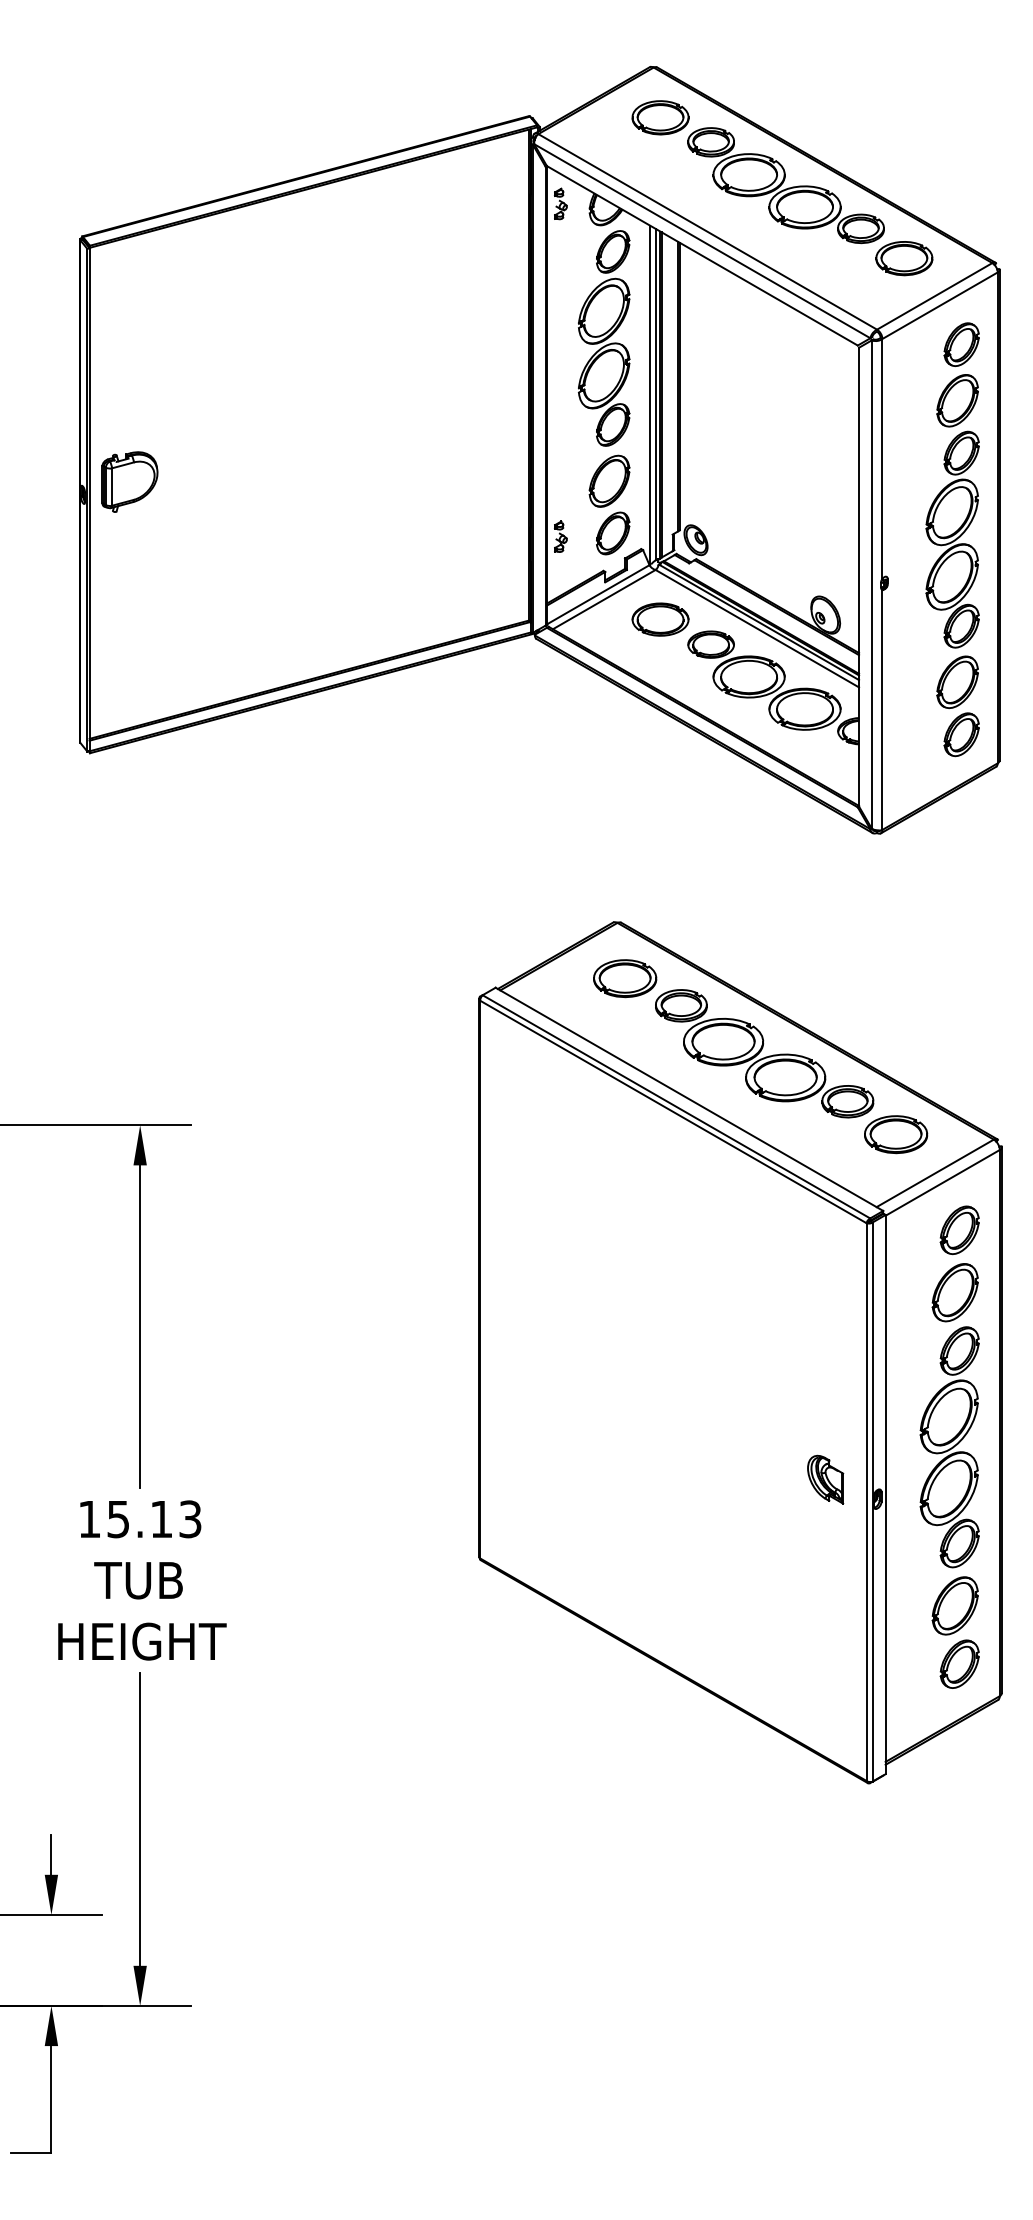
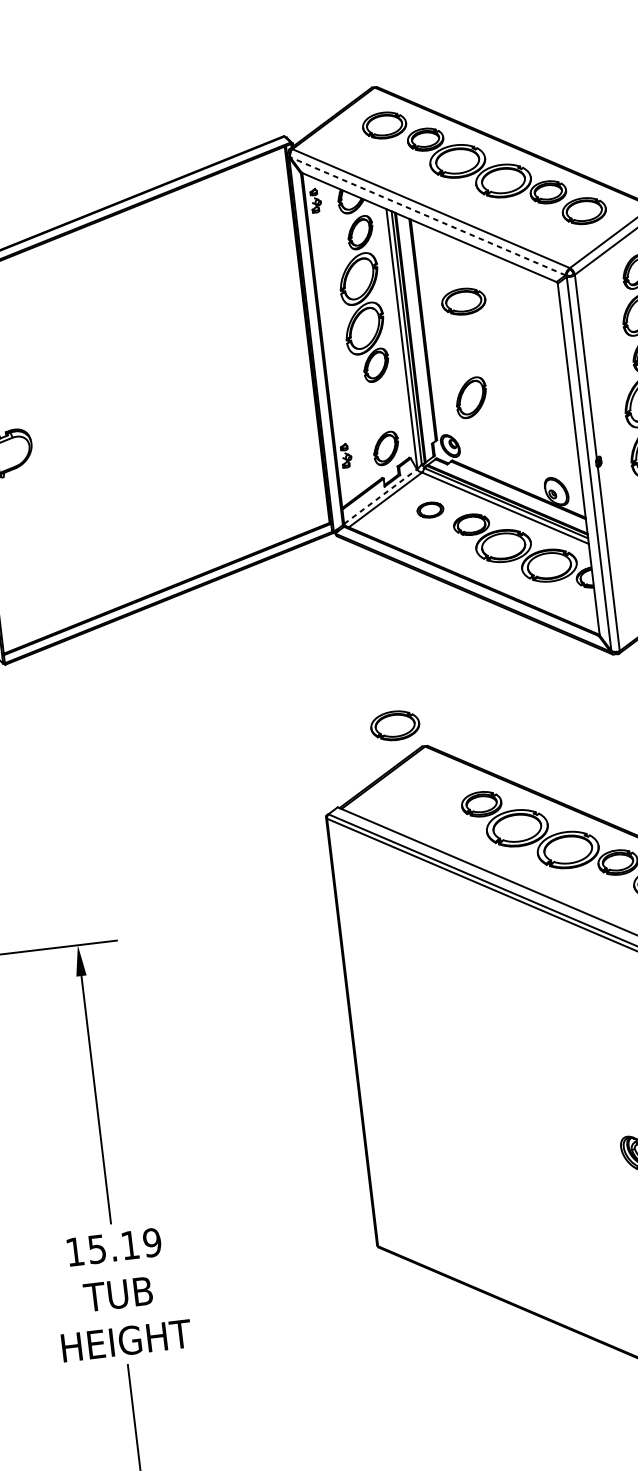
line: (701, 240) -> (427, 215), solid -> dashed
part: (735, 356) -> (463, 301), added
part: (609, 480) -> (471, 397), moved
line: (598, 594) -> (380, 496), solid -> dashed
part: (660, 619) -> (430, 510), size x0.6
part: (625, 978) -> (395, 725), moved
text: (190, 1519) -> (152, 1242), 15.13 -> 15.19

